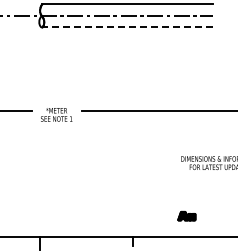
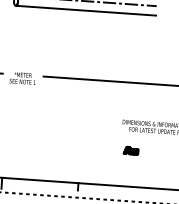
line: (127, 27) -> (86, 10), dashed -> solid
part: (186, 215) -> (130, 150), moved

